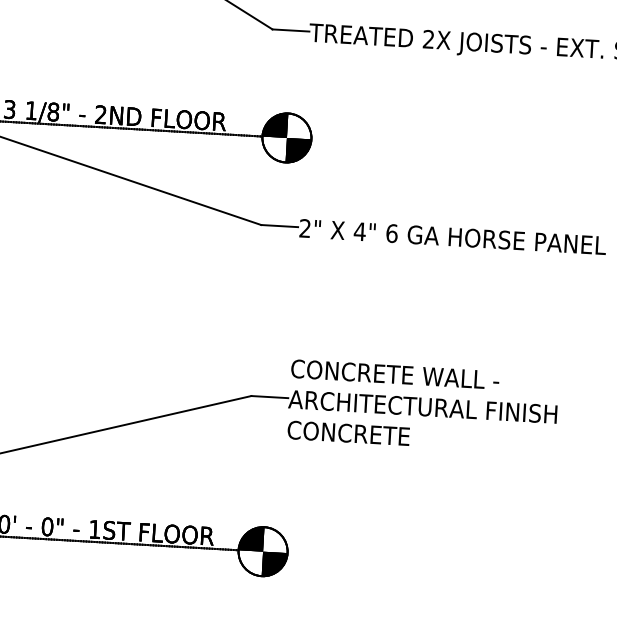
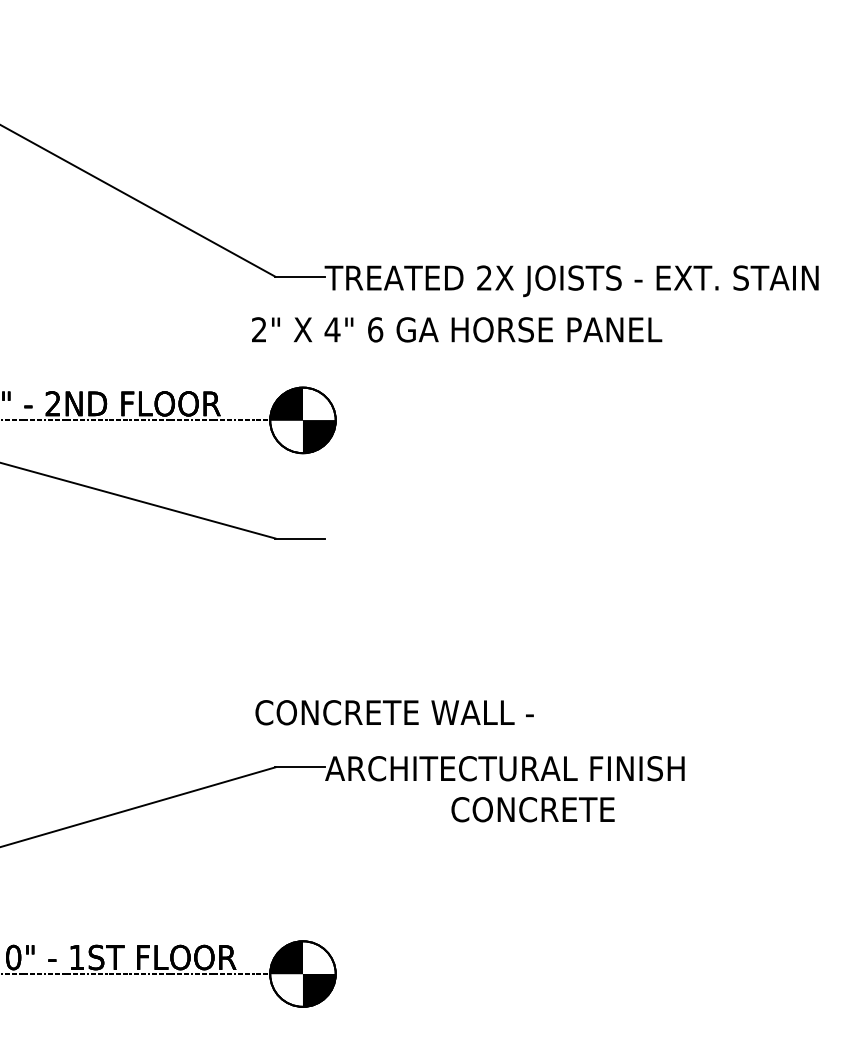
text: (453, 236) -> (457, 329), moved
text: (395, 374) -> (394, 712), moved
text: (348, 433) -> (532, 809), moved

